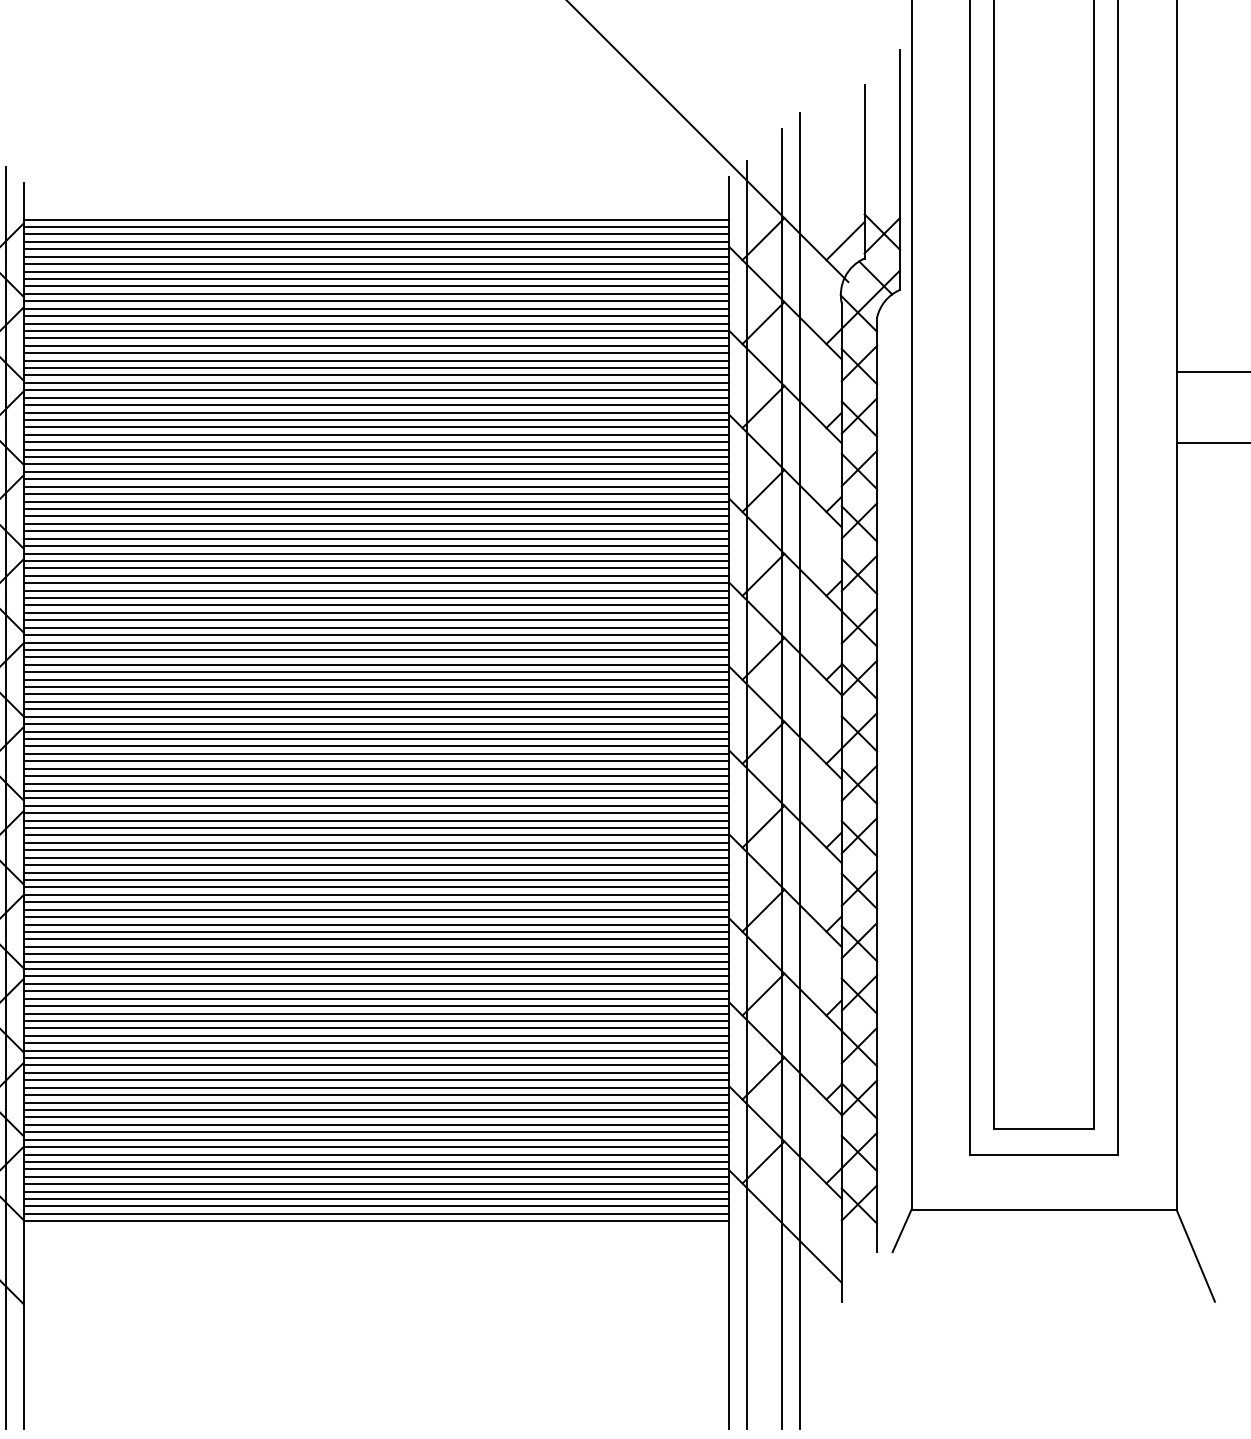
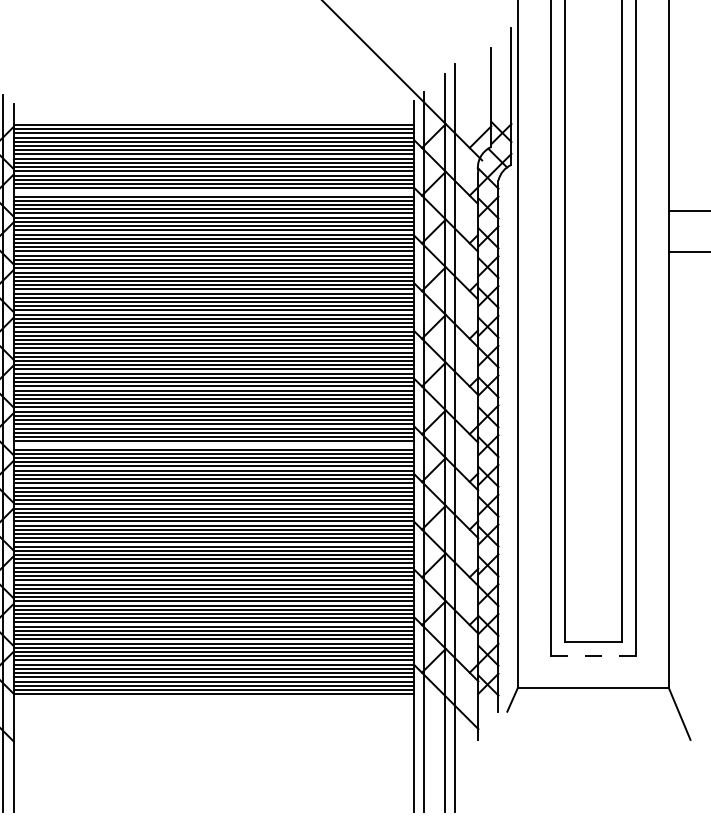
line: (375, 338) -> (213, 192), removed
line: (375, 783) -> (213, 445), removed
line: (1042, 1155) -> (592, 656), solid -> dashed

